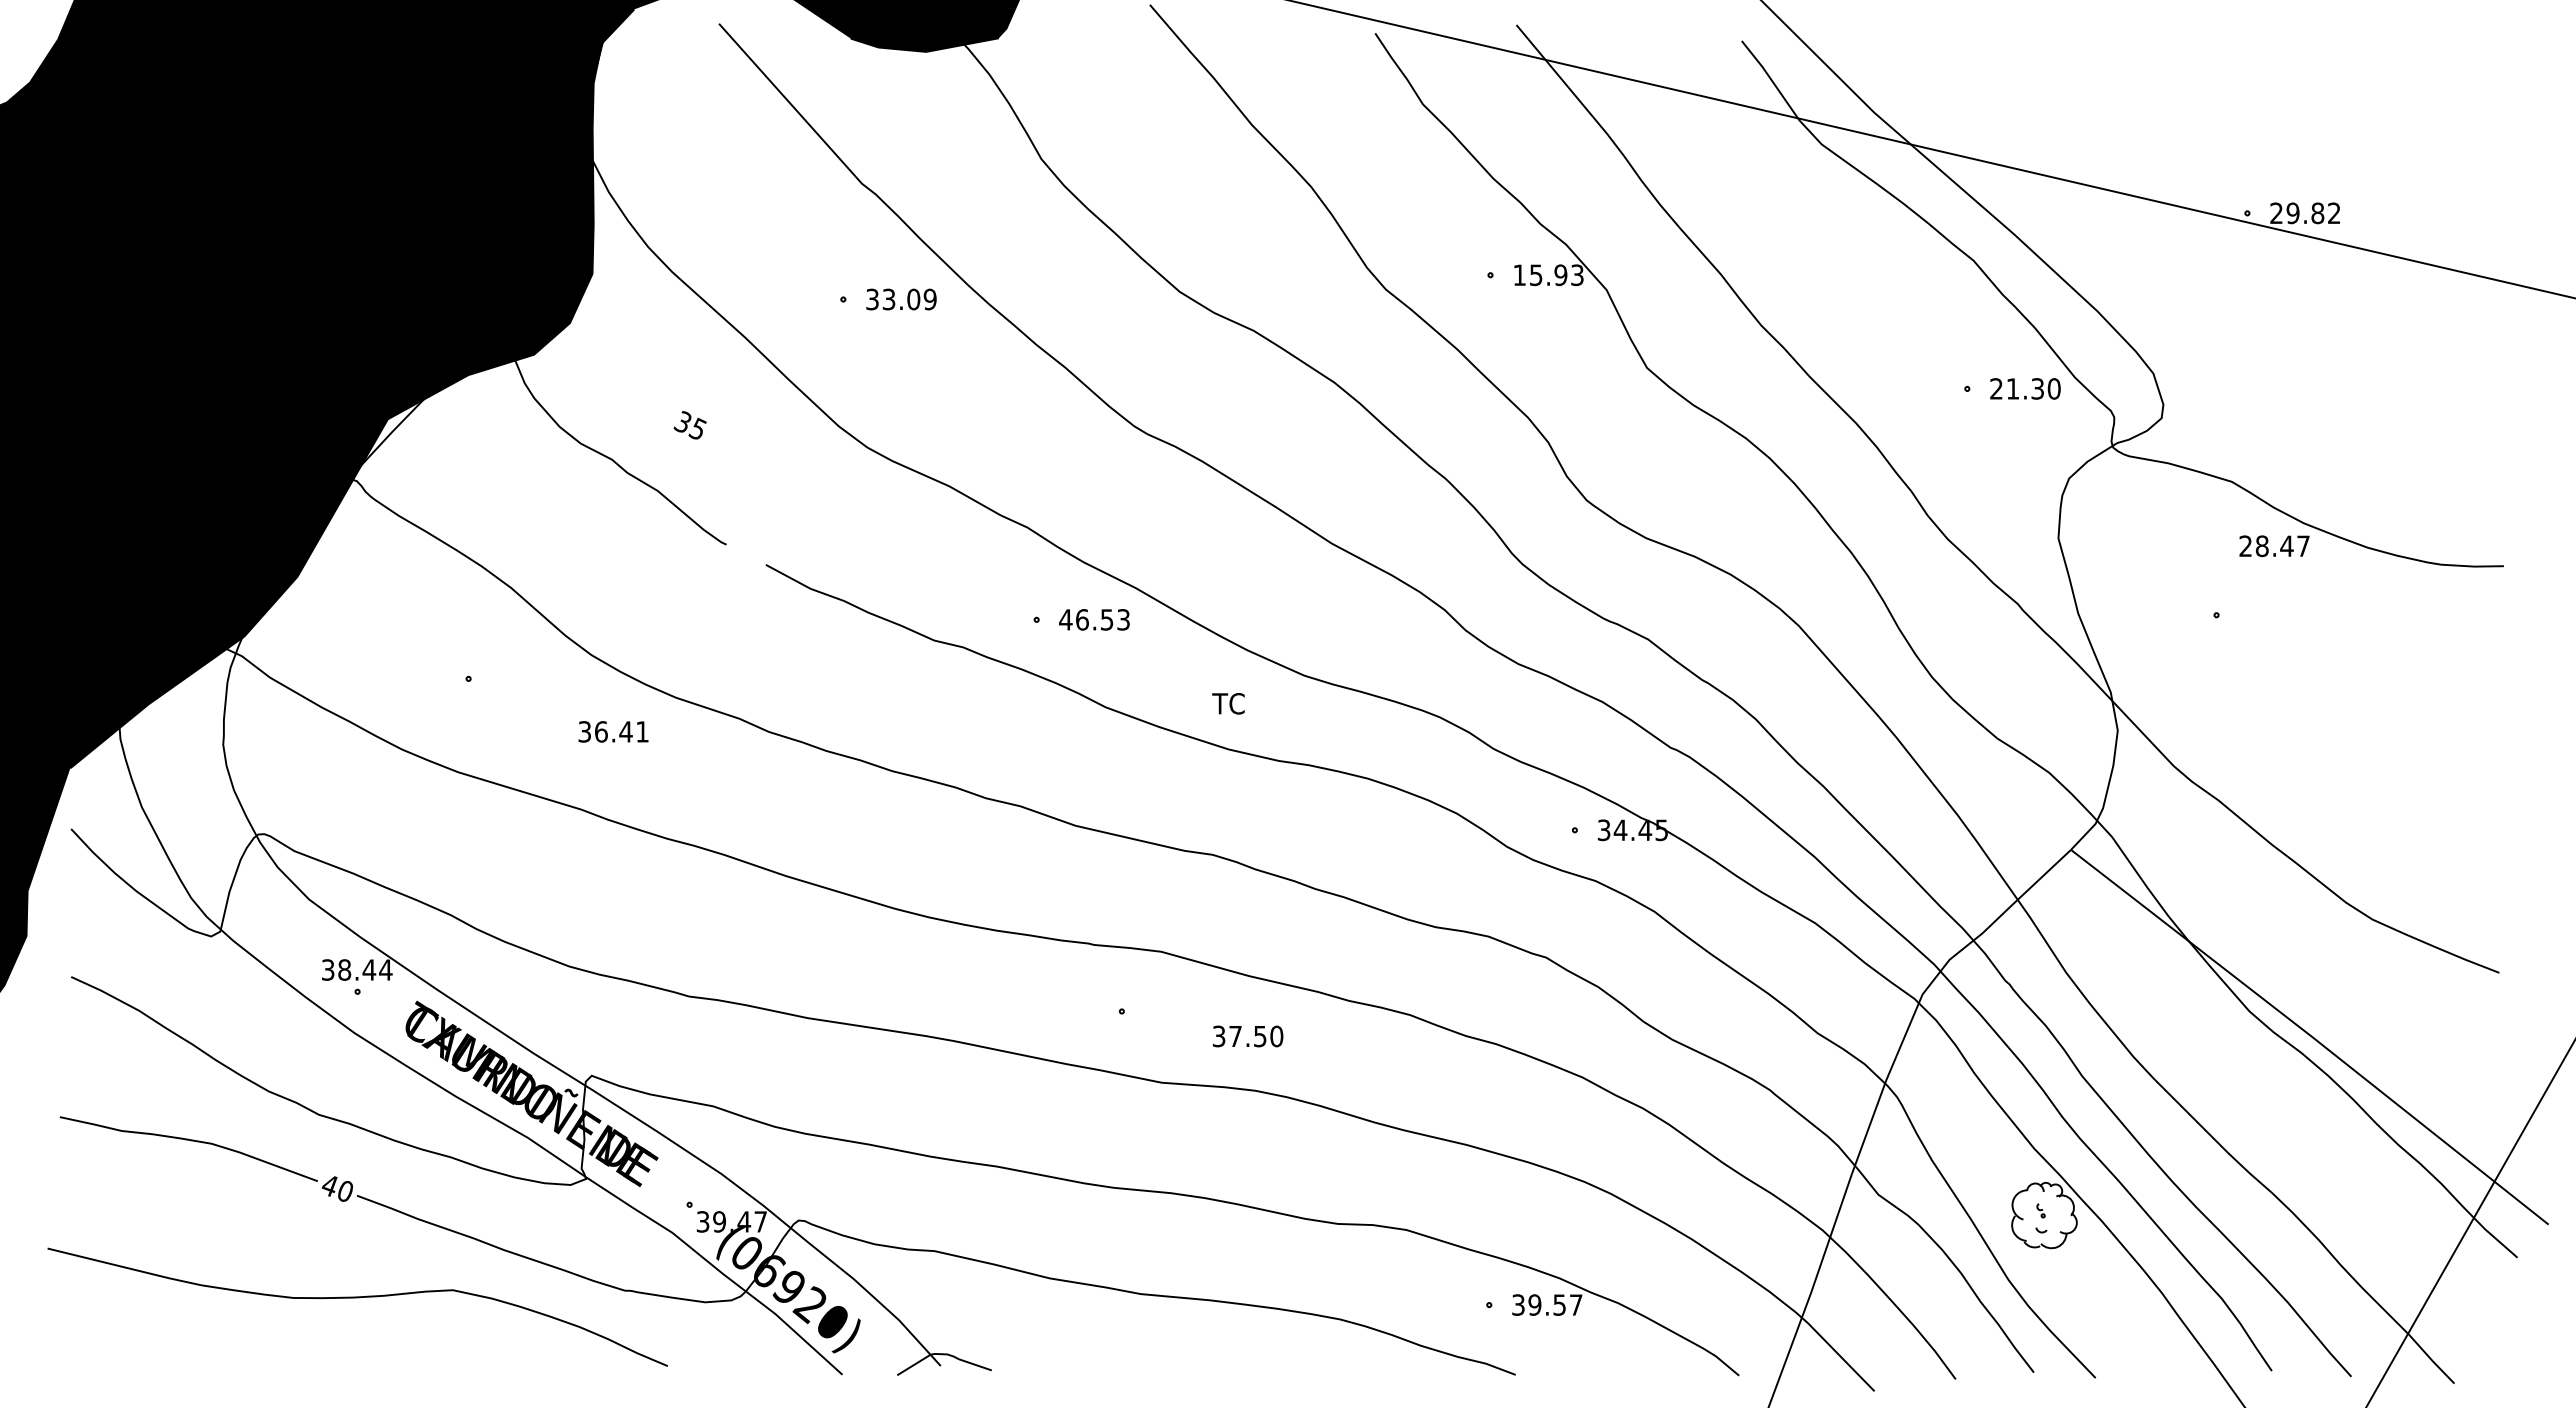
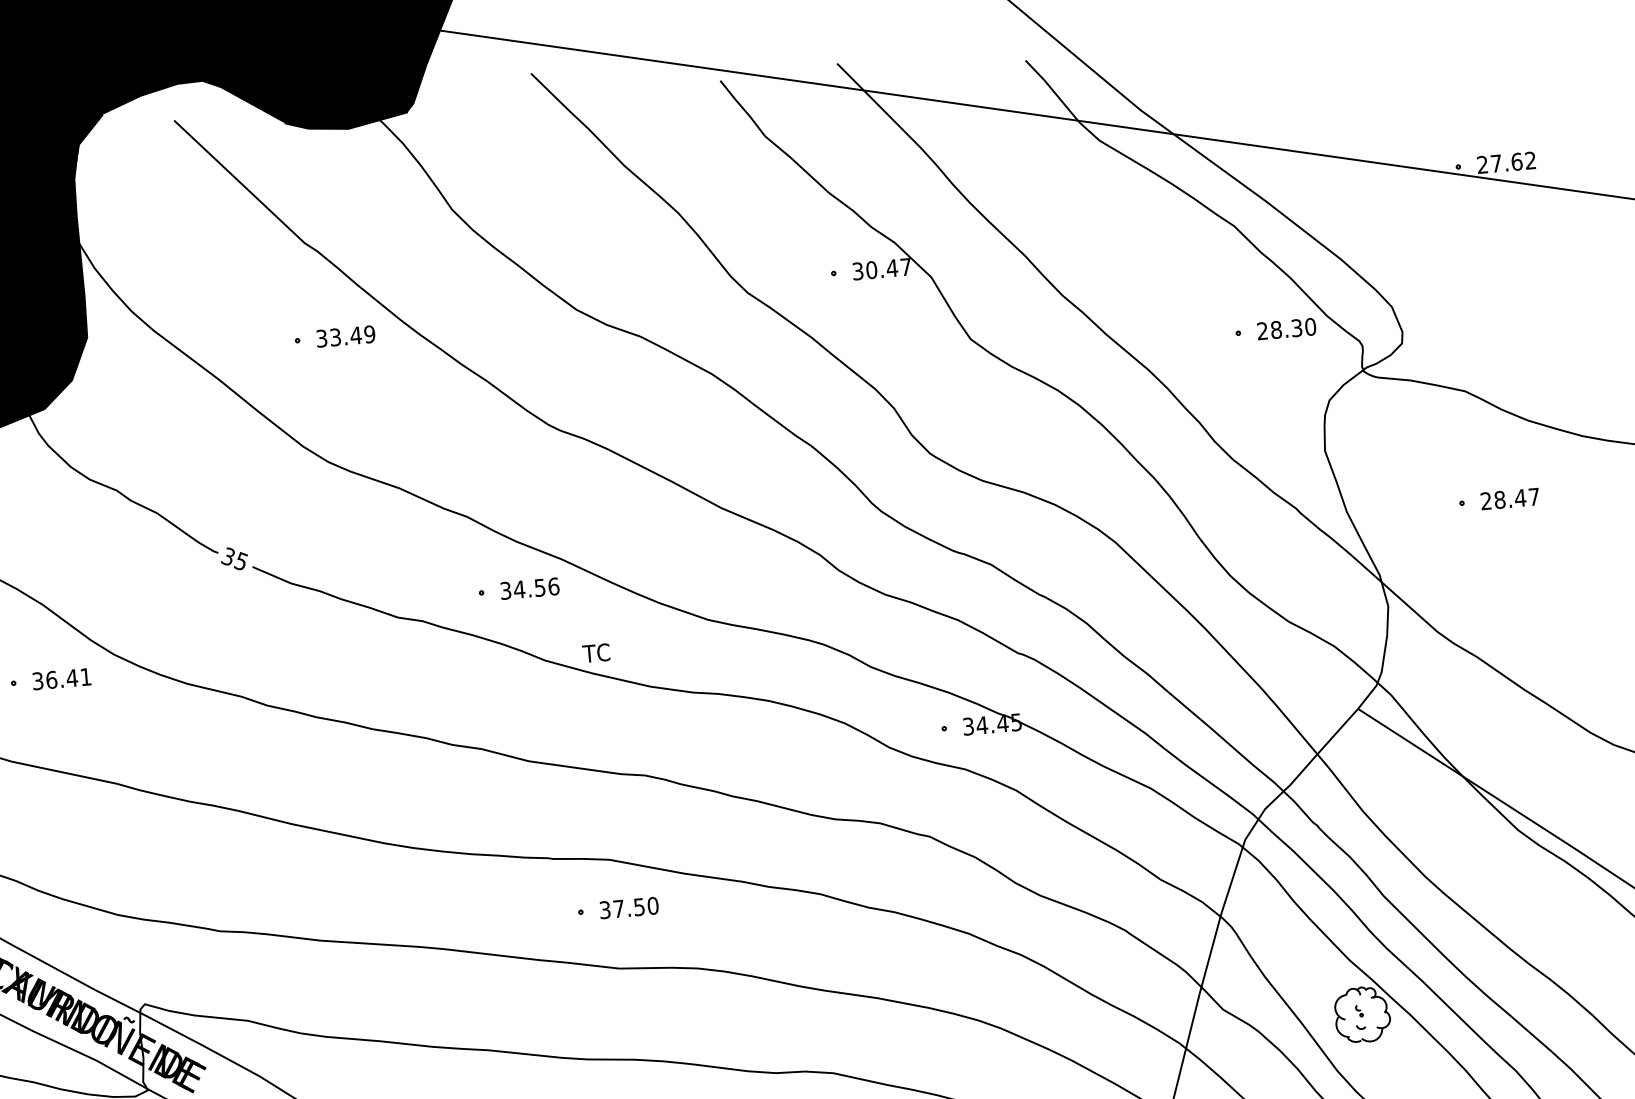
text: (2305, 213) -> (1506, 162), 29.82 -> 27.62
text: (1548, 275) -> (881, 269), 15.93 -> 30.47
text: (913, 299) -> (355, 335), 33.09 -> 33.49
text: (2012, 388) -> (1275, 329), 21.30 -> 28.30
text: (689, 425) -> (233, 559), moved
text: (2274, 546) -> (1510, 499), moved
text: (1094, 619) -> (529, 588), 46.53 -> 34.56
text: (1228, 703) -> (596, 652), moved
text: (613, 731) -> (61, 678), moved
text: (1247, 1036) -> (628, 908), moved

